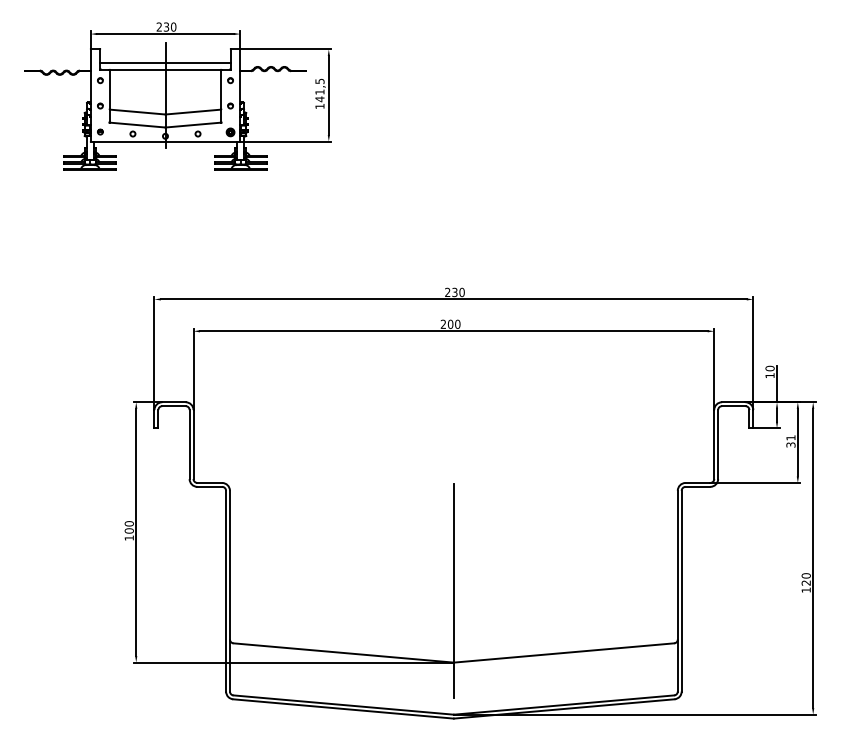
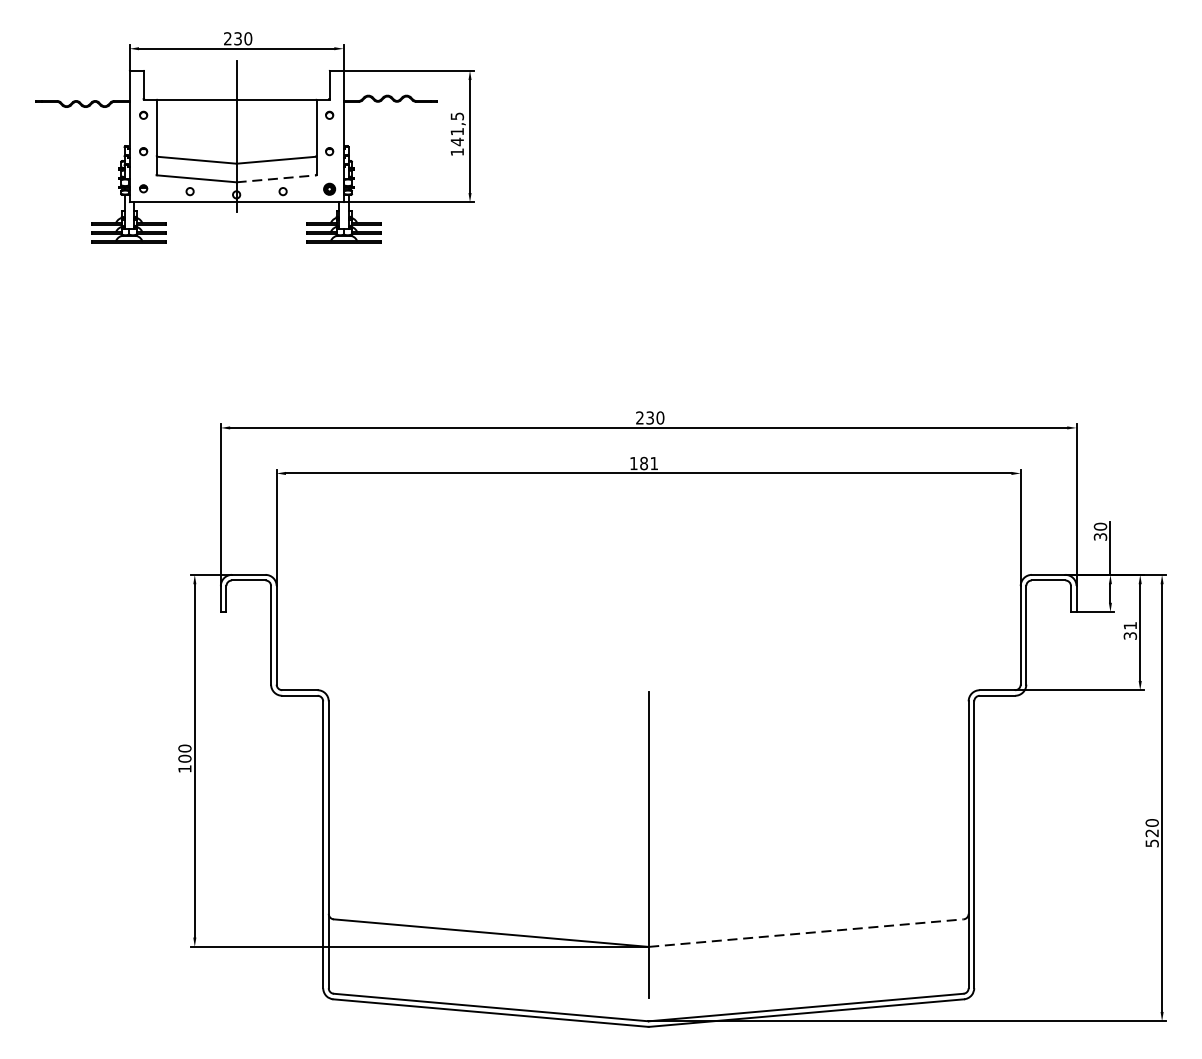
line: (165, 63) -> (236, 90), removed
line: (193, 125) -> (276, 179), solid -> dashed
text: (450, 323) -> (643, 462), 200 -> 181
text: (769, 375) -> (1099, 536), 10 -> 30
text: (805, 589) -> (1151, 842), 120 -> 520
line: (564, 652) -> (806, 932), solid -> dashed

